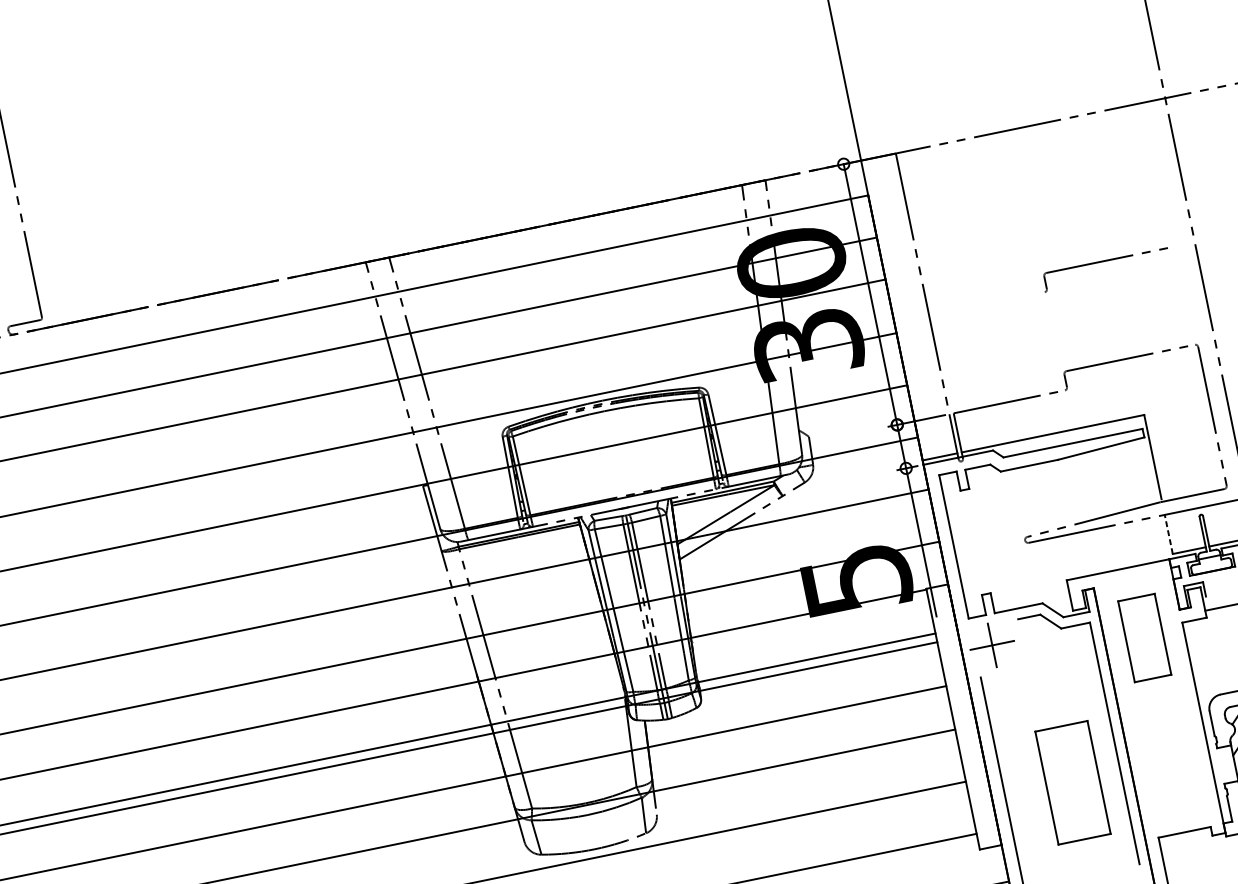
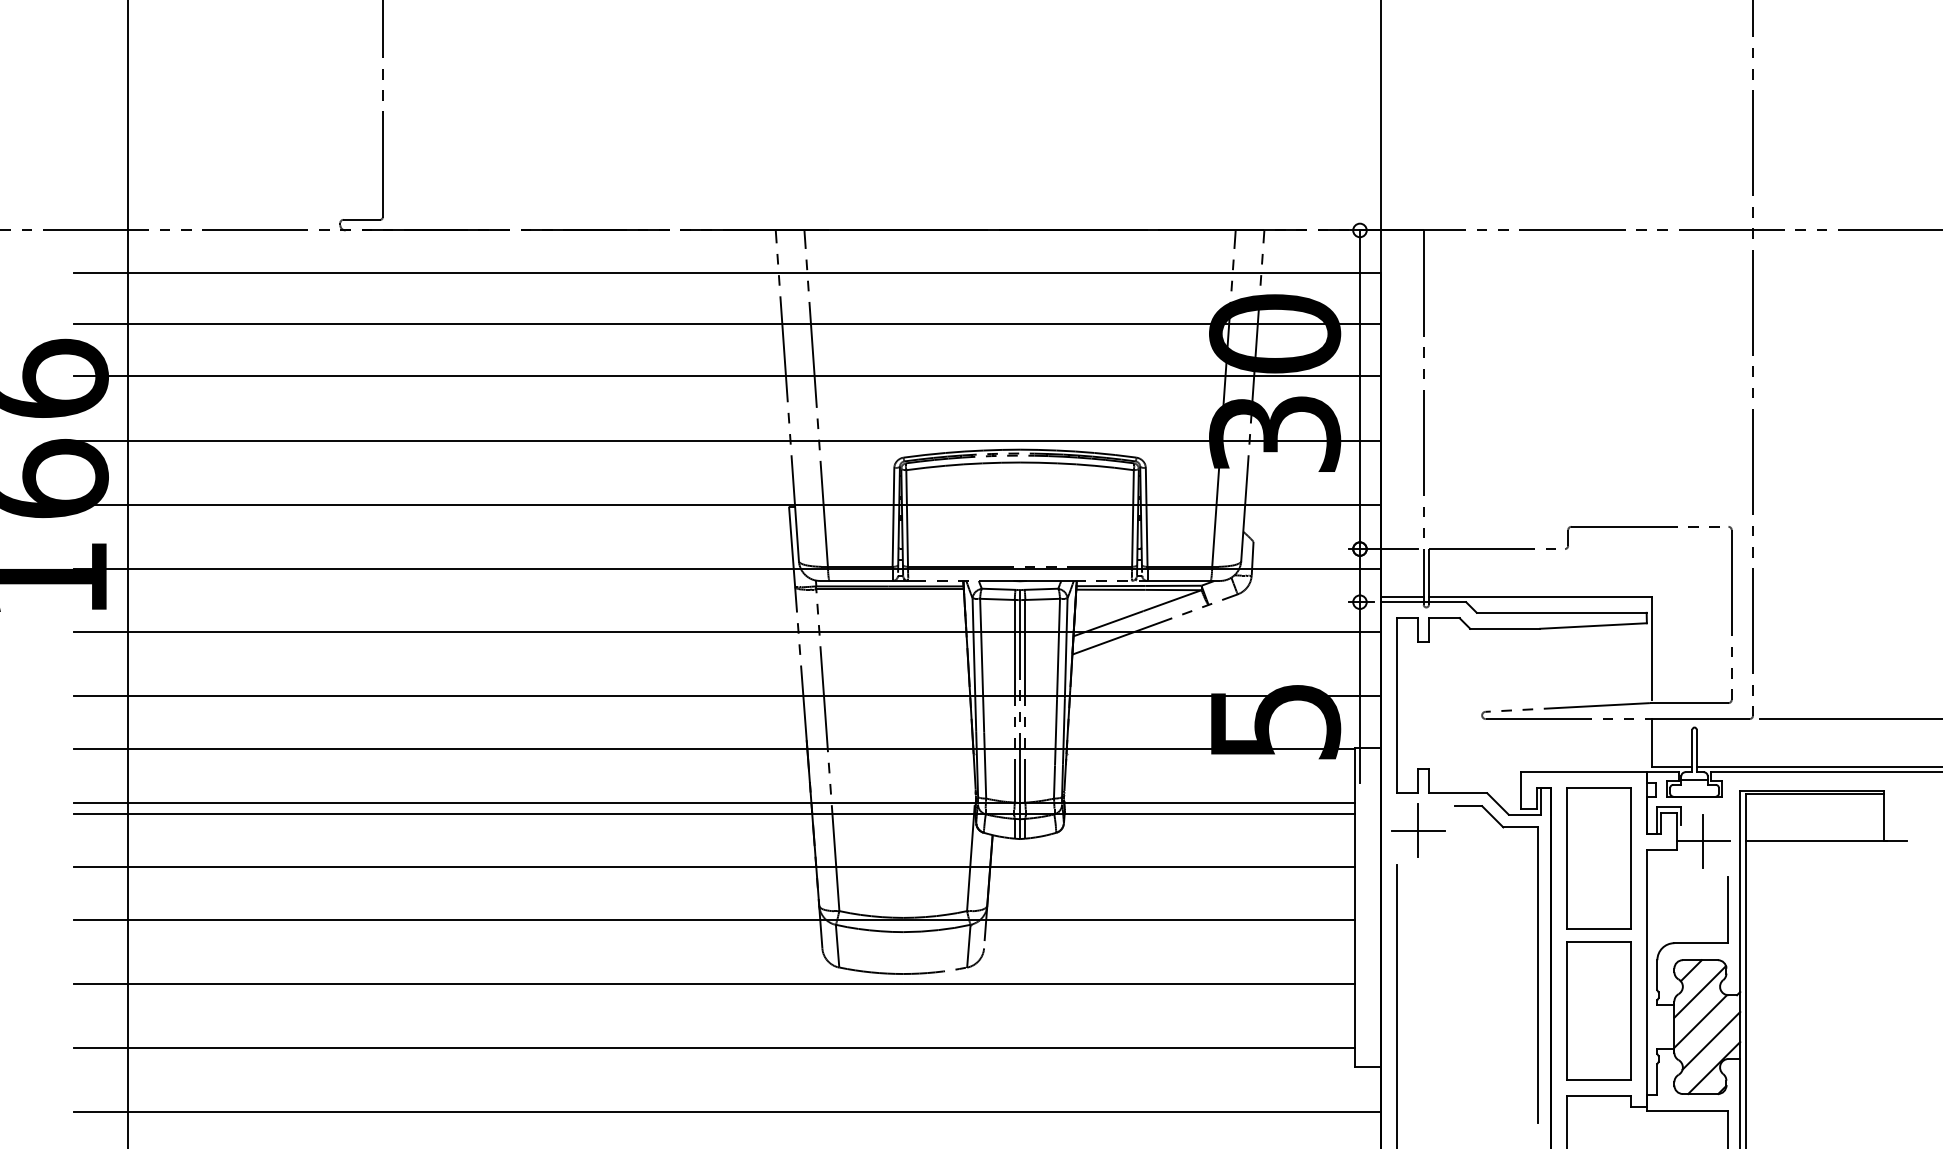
part: (1104, 261) -> (1642, 407), removed
line: (1169, 534) -> (1652, 742), dashed -> solid
line: (1227, 605) -> (1703, 840), added
part: (1144, 637) -> (1598, 858), size x1.43
part: (1072, 782) -> (1598, 1010), moved

